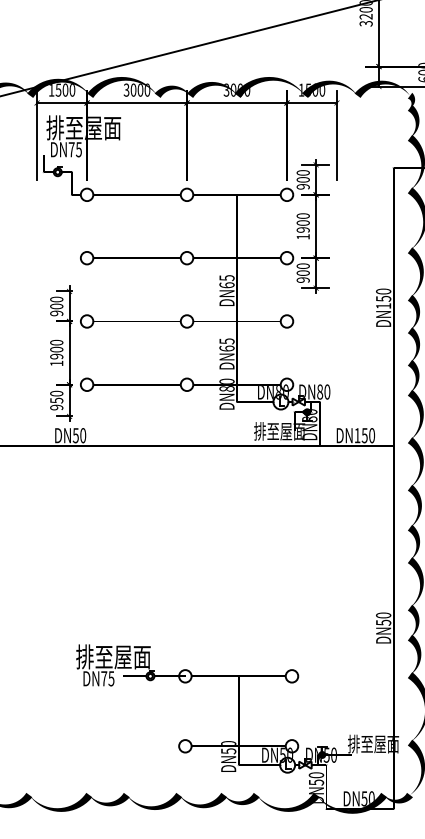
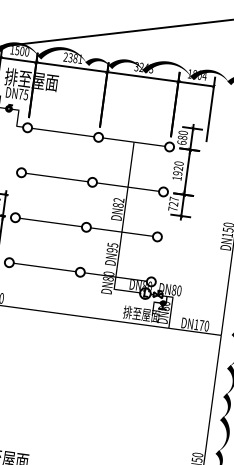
text: (136, 89) -> (72, 57), 3000 -> 2381
text: (240, 89) -> (146, 67), 3000 -> 3243
text: (315, 89) -> (199, 74), 1500 -> 1804
text: (302, 183) -> (181, 140), 900 -> 680
text: (302, 222) -> (177, 168), 1900 -> 1920
text: (302, 272) -> (173, 203), 900 -> 727
text: (226, 281) -> (118, 202), DN65 -> DN82
text: (226, 348) -> (111, 250), DN65 -> DN95
text: (364, 435) -> (201, 325), DN150 -> DN170

